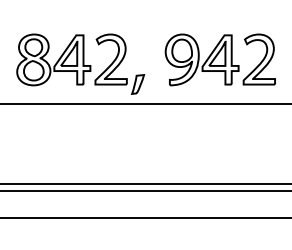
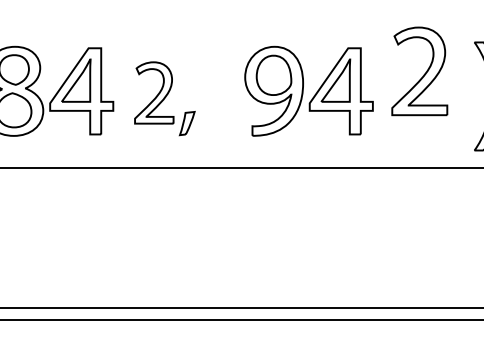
part: (258, 59) -> (418, 71), moved
part: (119, 63) -> (164, 97), size x0.7

